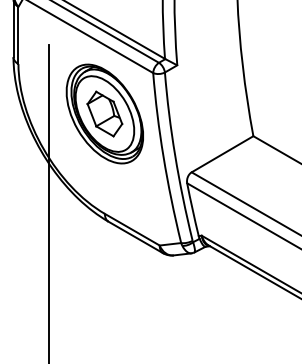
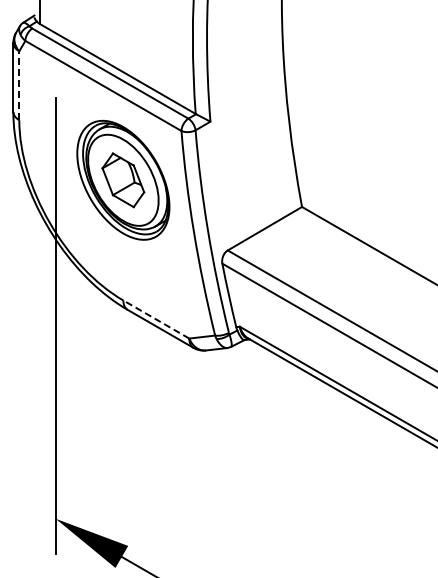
line: (18, 35) -> (19, 85), solid -> dashed
line: (131, 229) -> (155, 319), solid -> dashed

